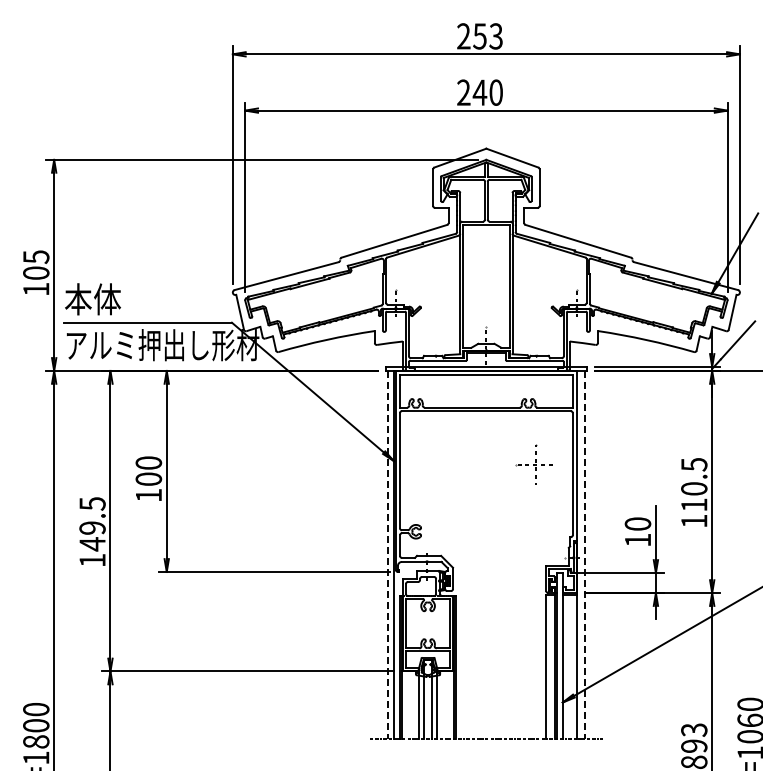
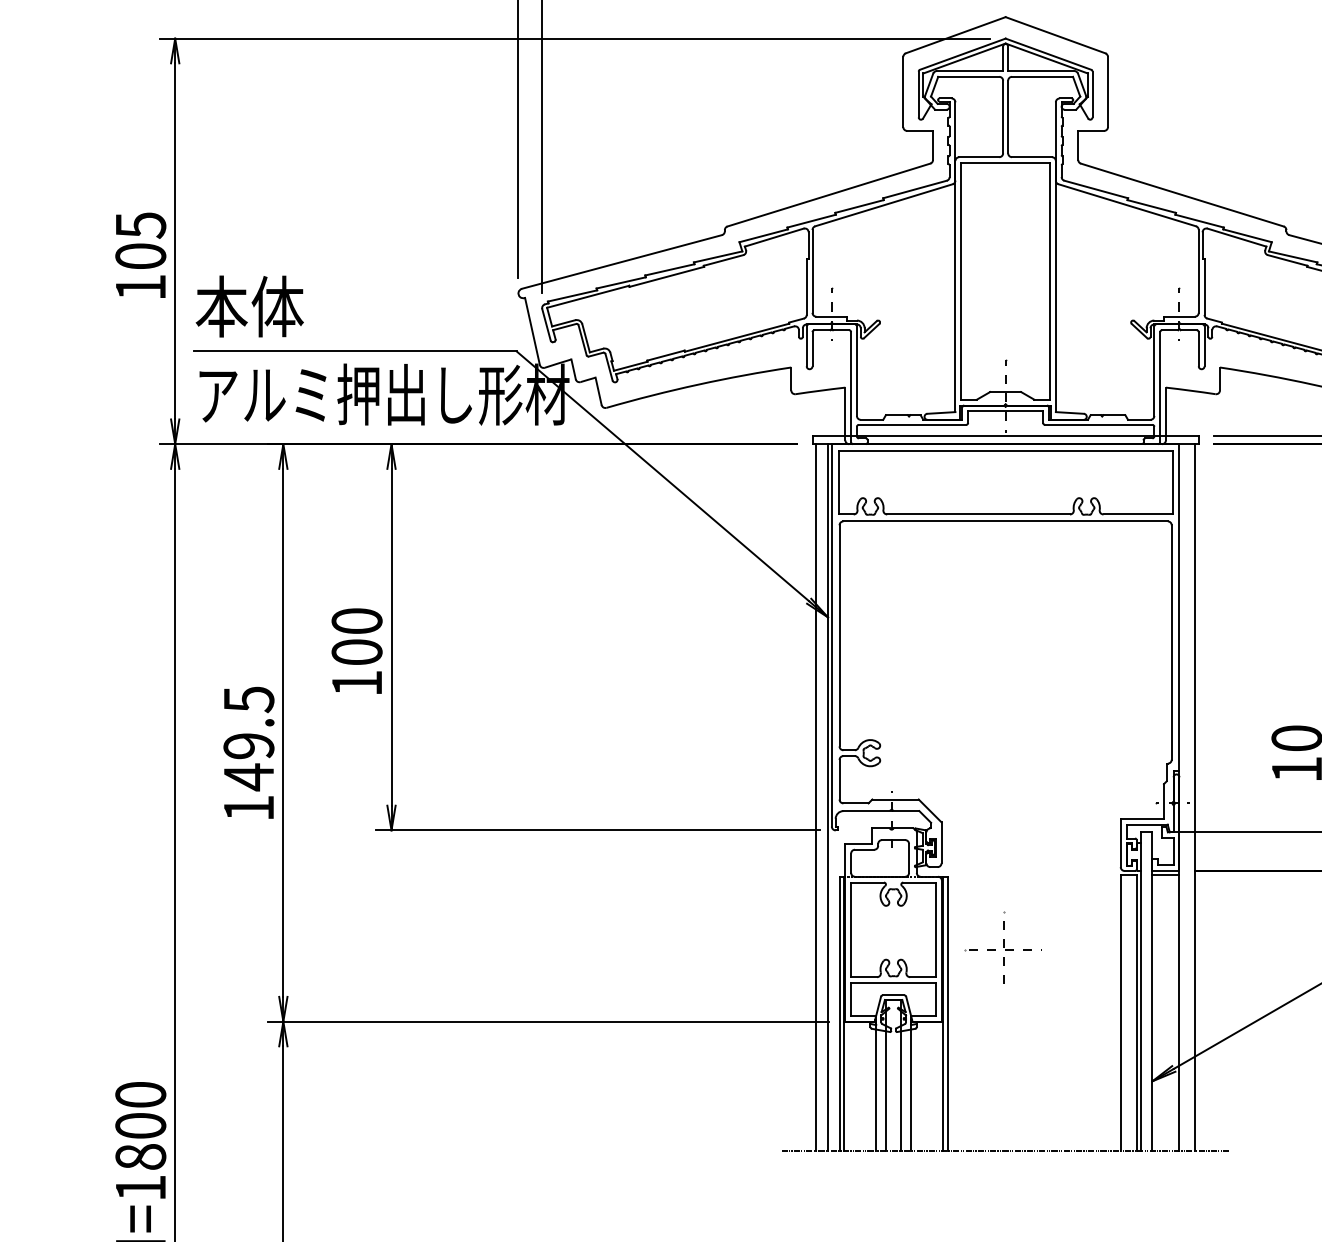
part: (533, 464) -> (998, 948), moved
line: (387, 554) -> (815, 796), dashed -> solid
line: (584, 554) -> (1194, 796), dashed -> solid

